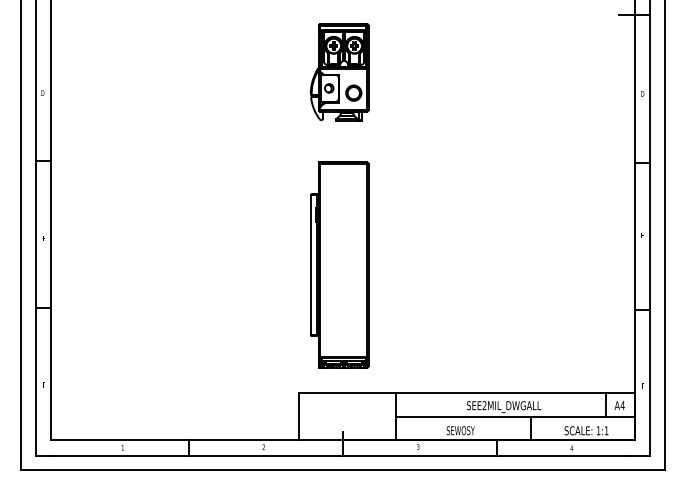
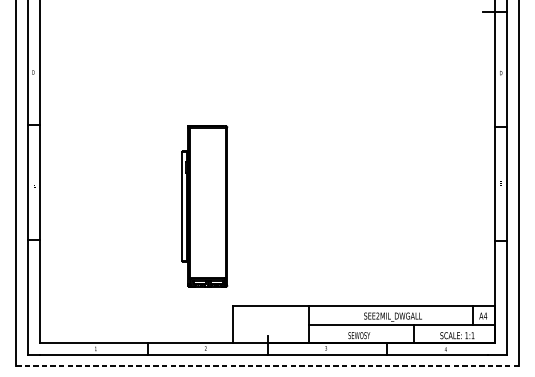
part: (339, 72) -> (264, 56), removed
part: (339, 264) -> (204, 206), moved
line: (343, 469) -> (267, 365), solid -> dashed

